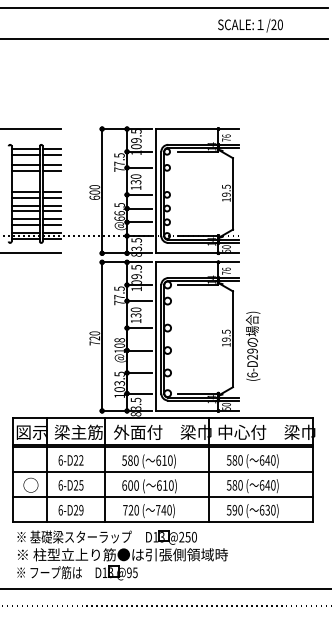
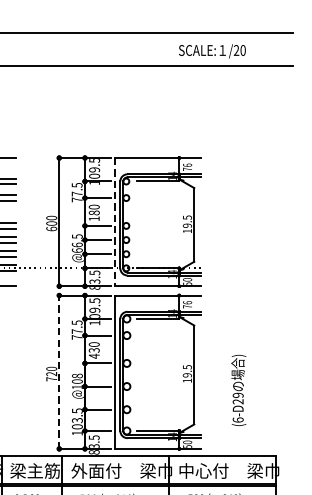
text: (136, 182) -> (94, 213), 130 -> 180
line: (156, 191) -> (115, 222), solid -> dashed
text: (136, 320) -> (94, 355), 130 -> 430
line: (102, 336) -> (59, 372), solid -> dashed
text: (253, 345) -> (239, 389), moved

